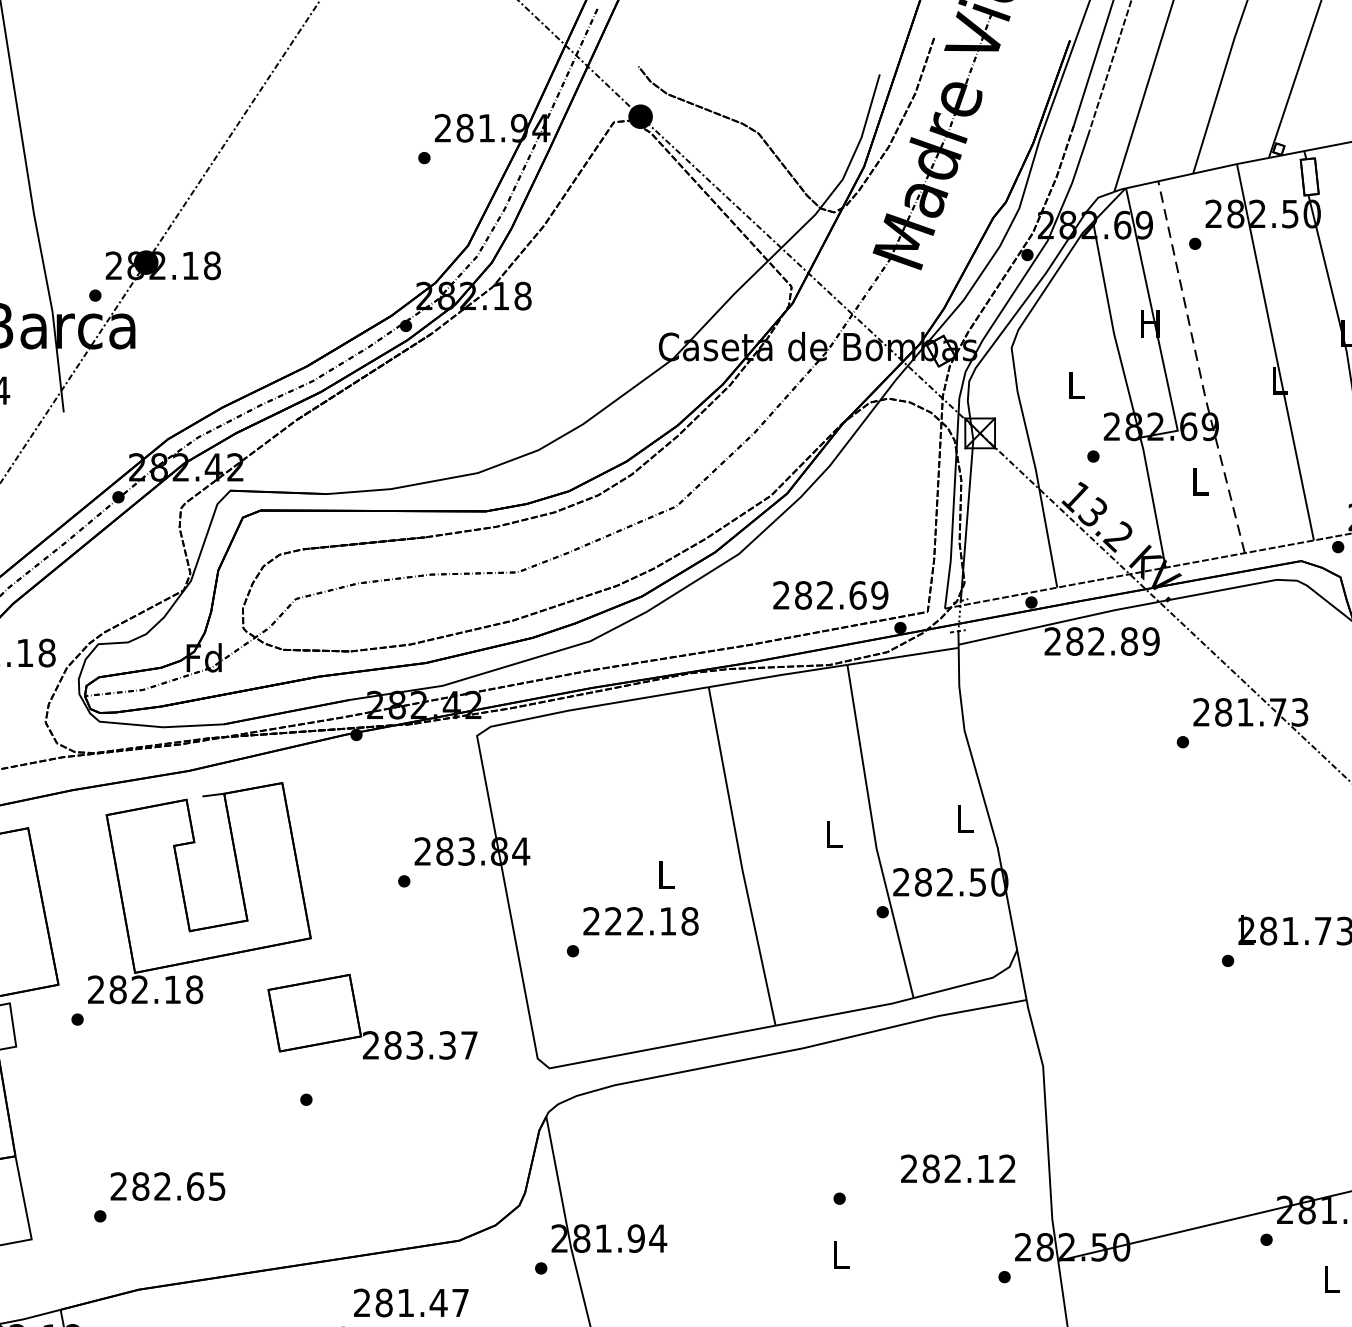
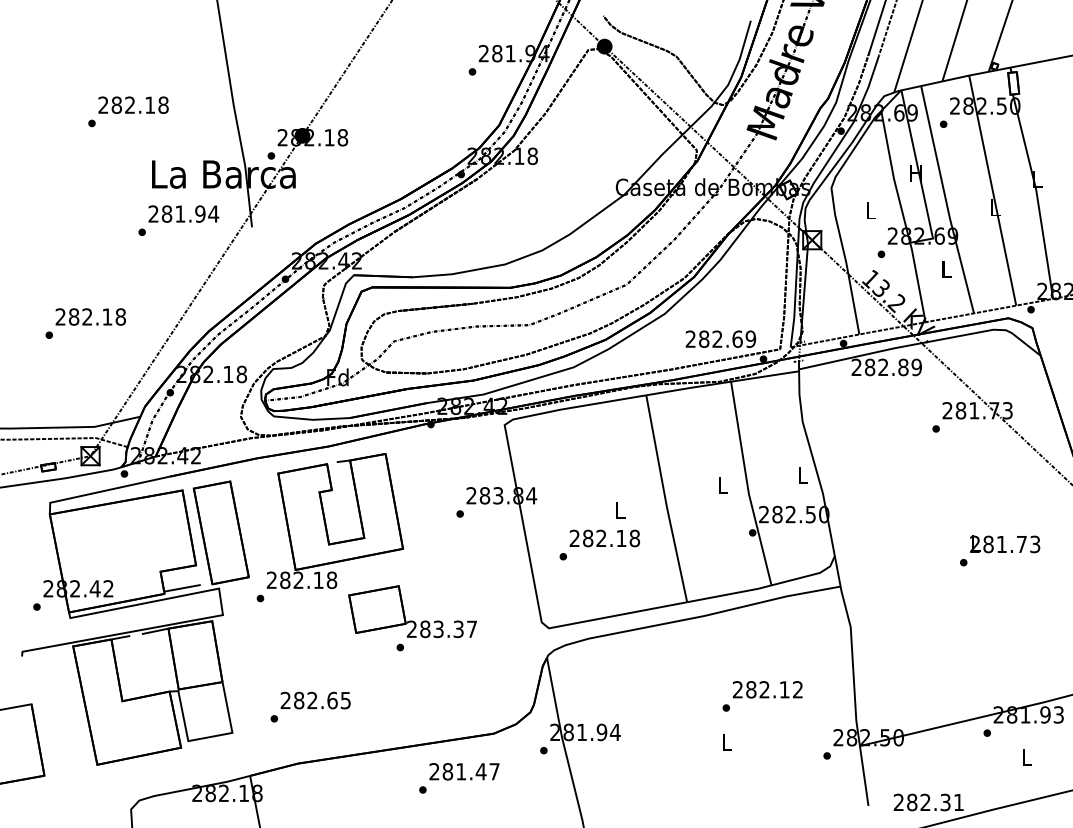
line: (1199, 368) -> (946, 200), dashed -> solid
text: (614, 921) -> (588, 538), 222.18 -> 282.18
part: (358, 1016) -> (404, 611), moved
text: (957, 1168) -> (767, 689), moved

